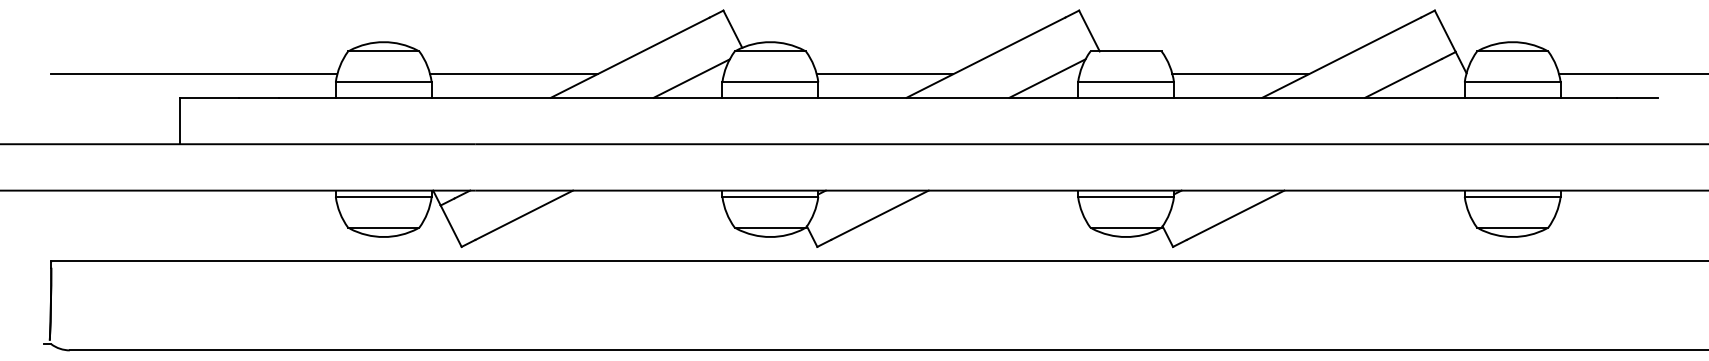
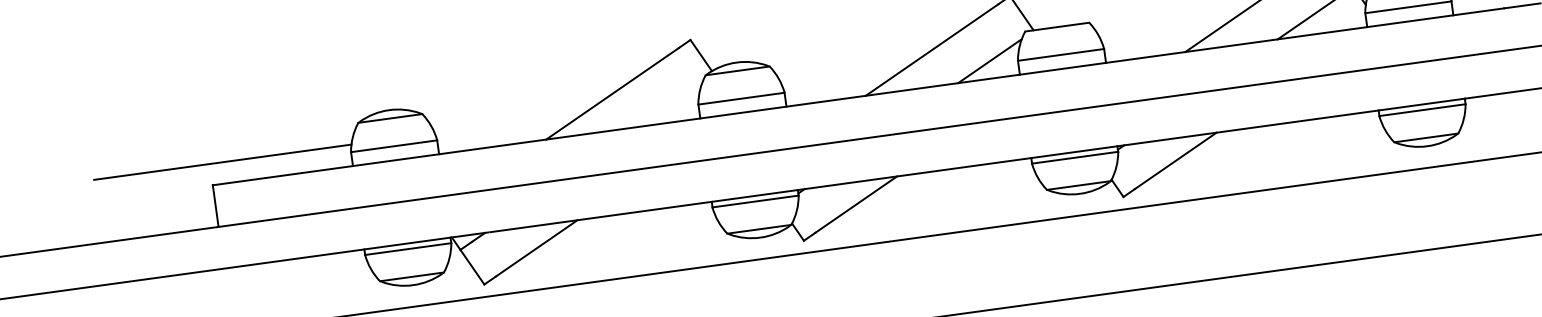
line: (513, 74) -> (509, 123), removed
line: (884, 74) -> (843, 77), removed
line: (1240, 74) -> (1162, 33), removed
line: (691, 78) -> (670, 104), removed

